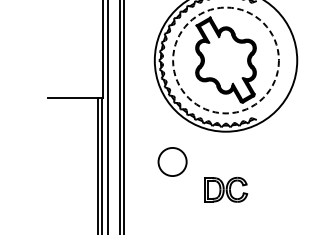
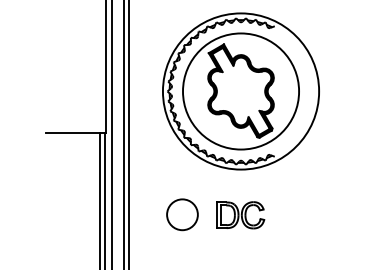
circle: (226, 60) -> (241, 91), dashed -> solid
circle: (172, 161) -> (182, 214), moved
part: (225, 190) -> (240, 215), moved

